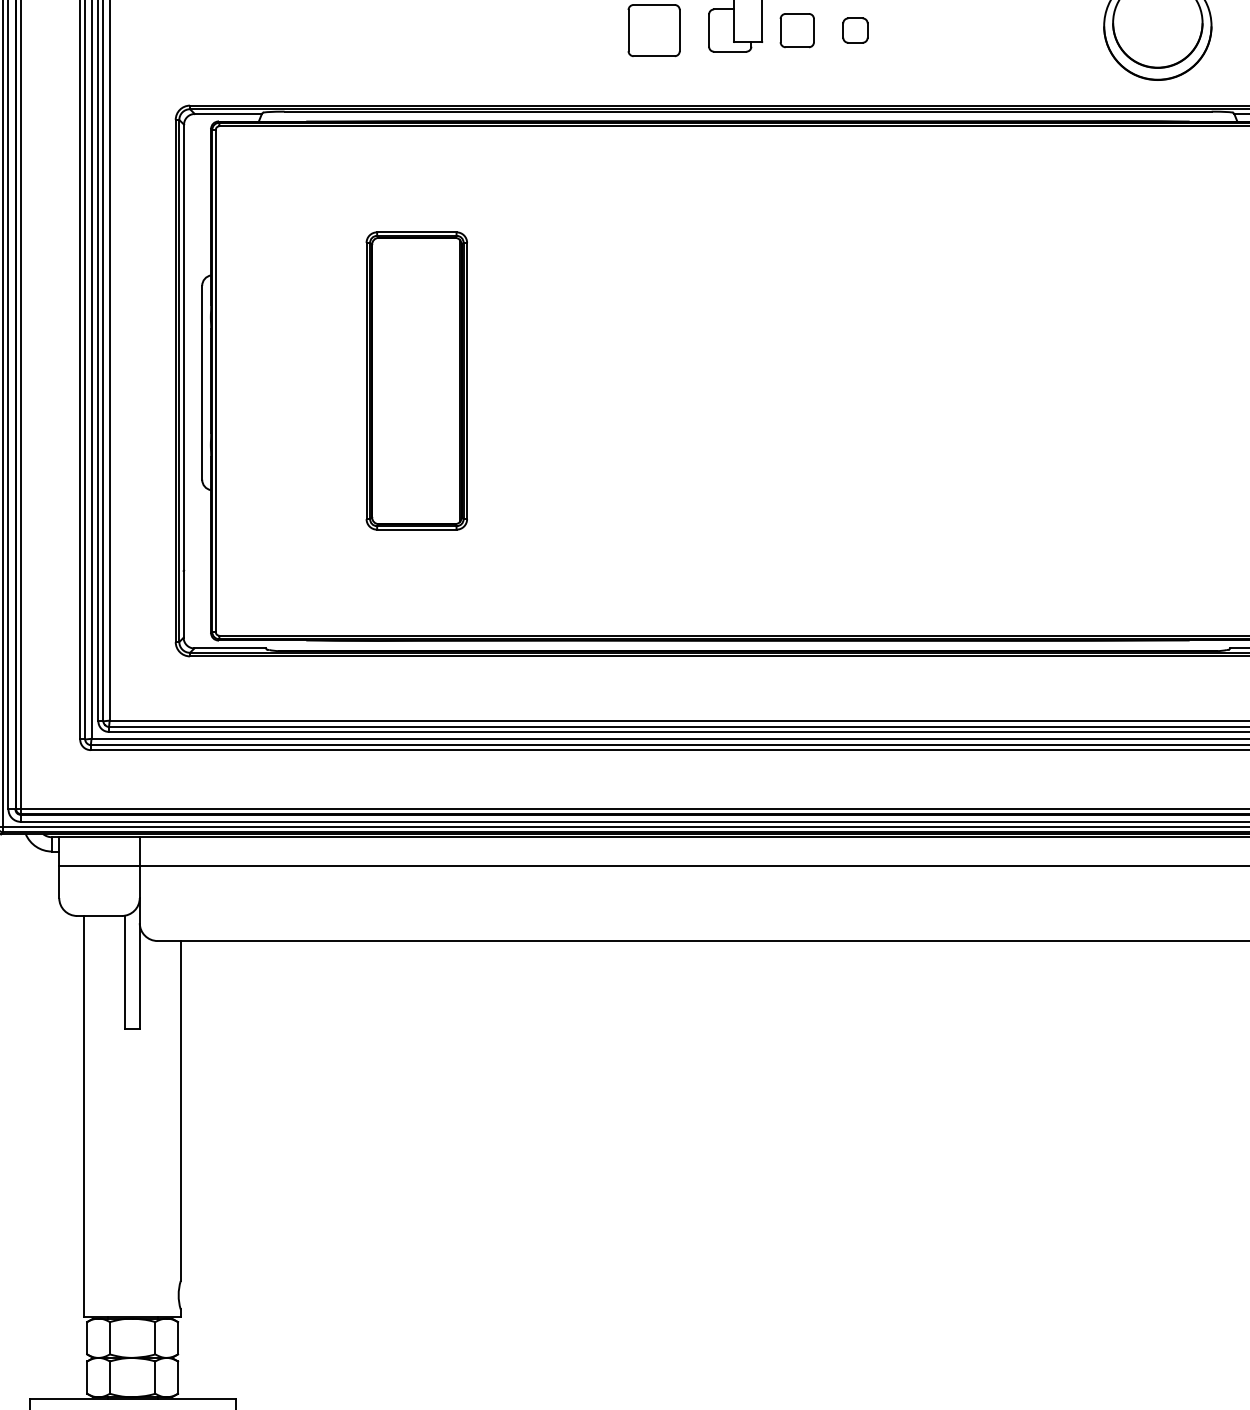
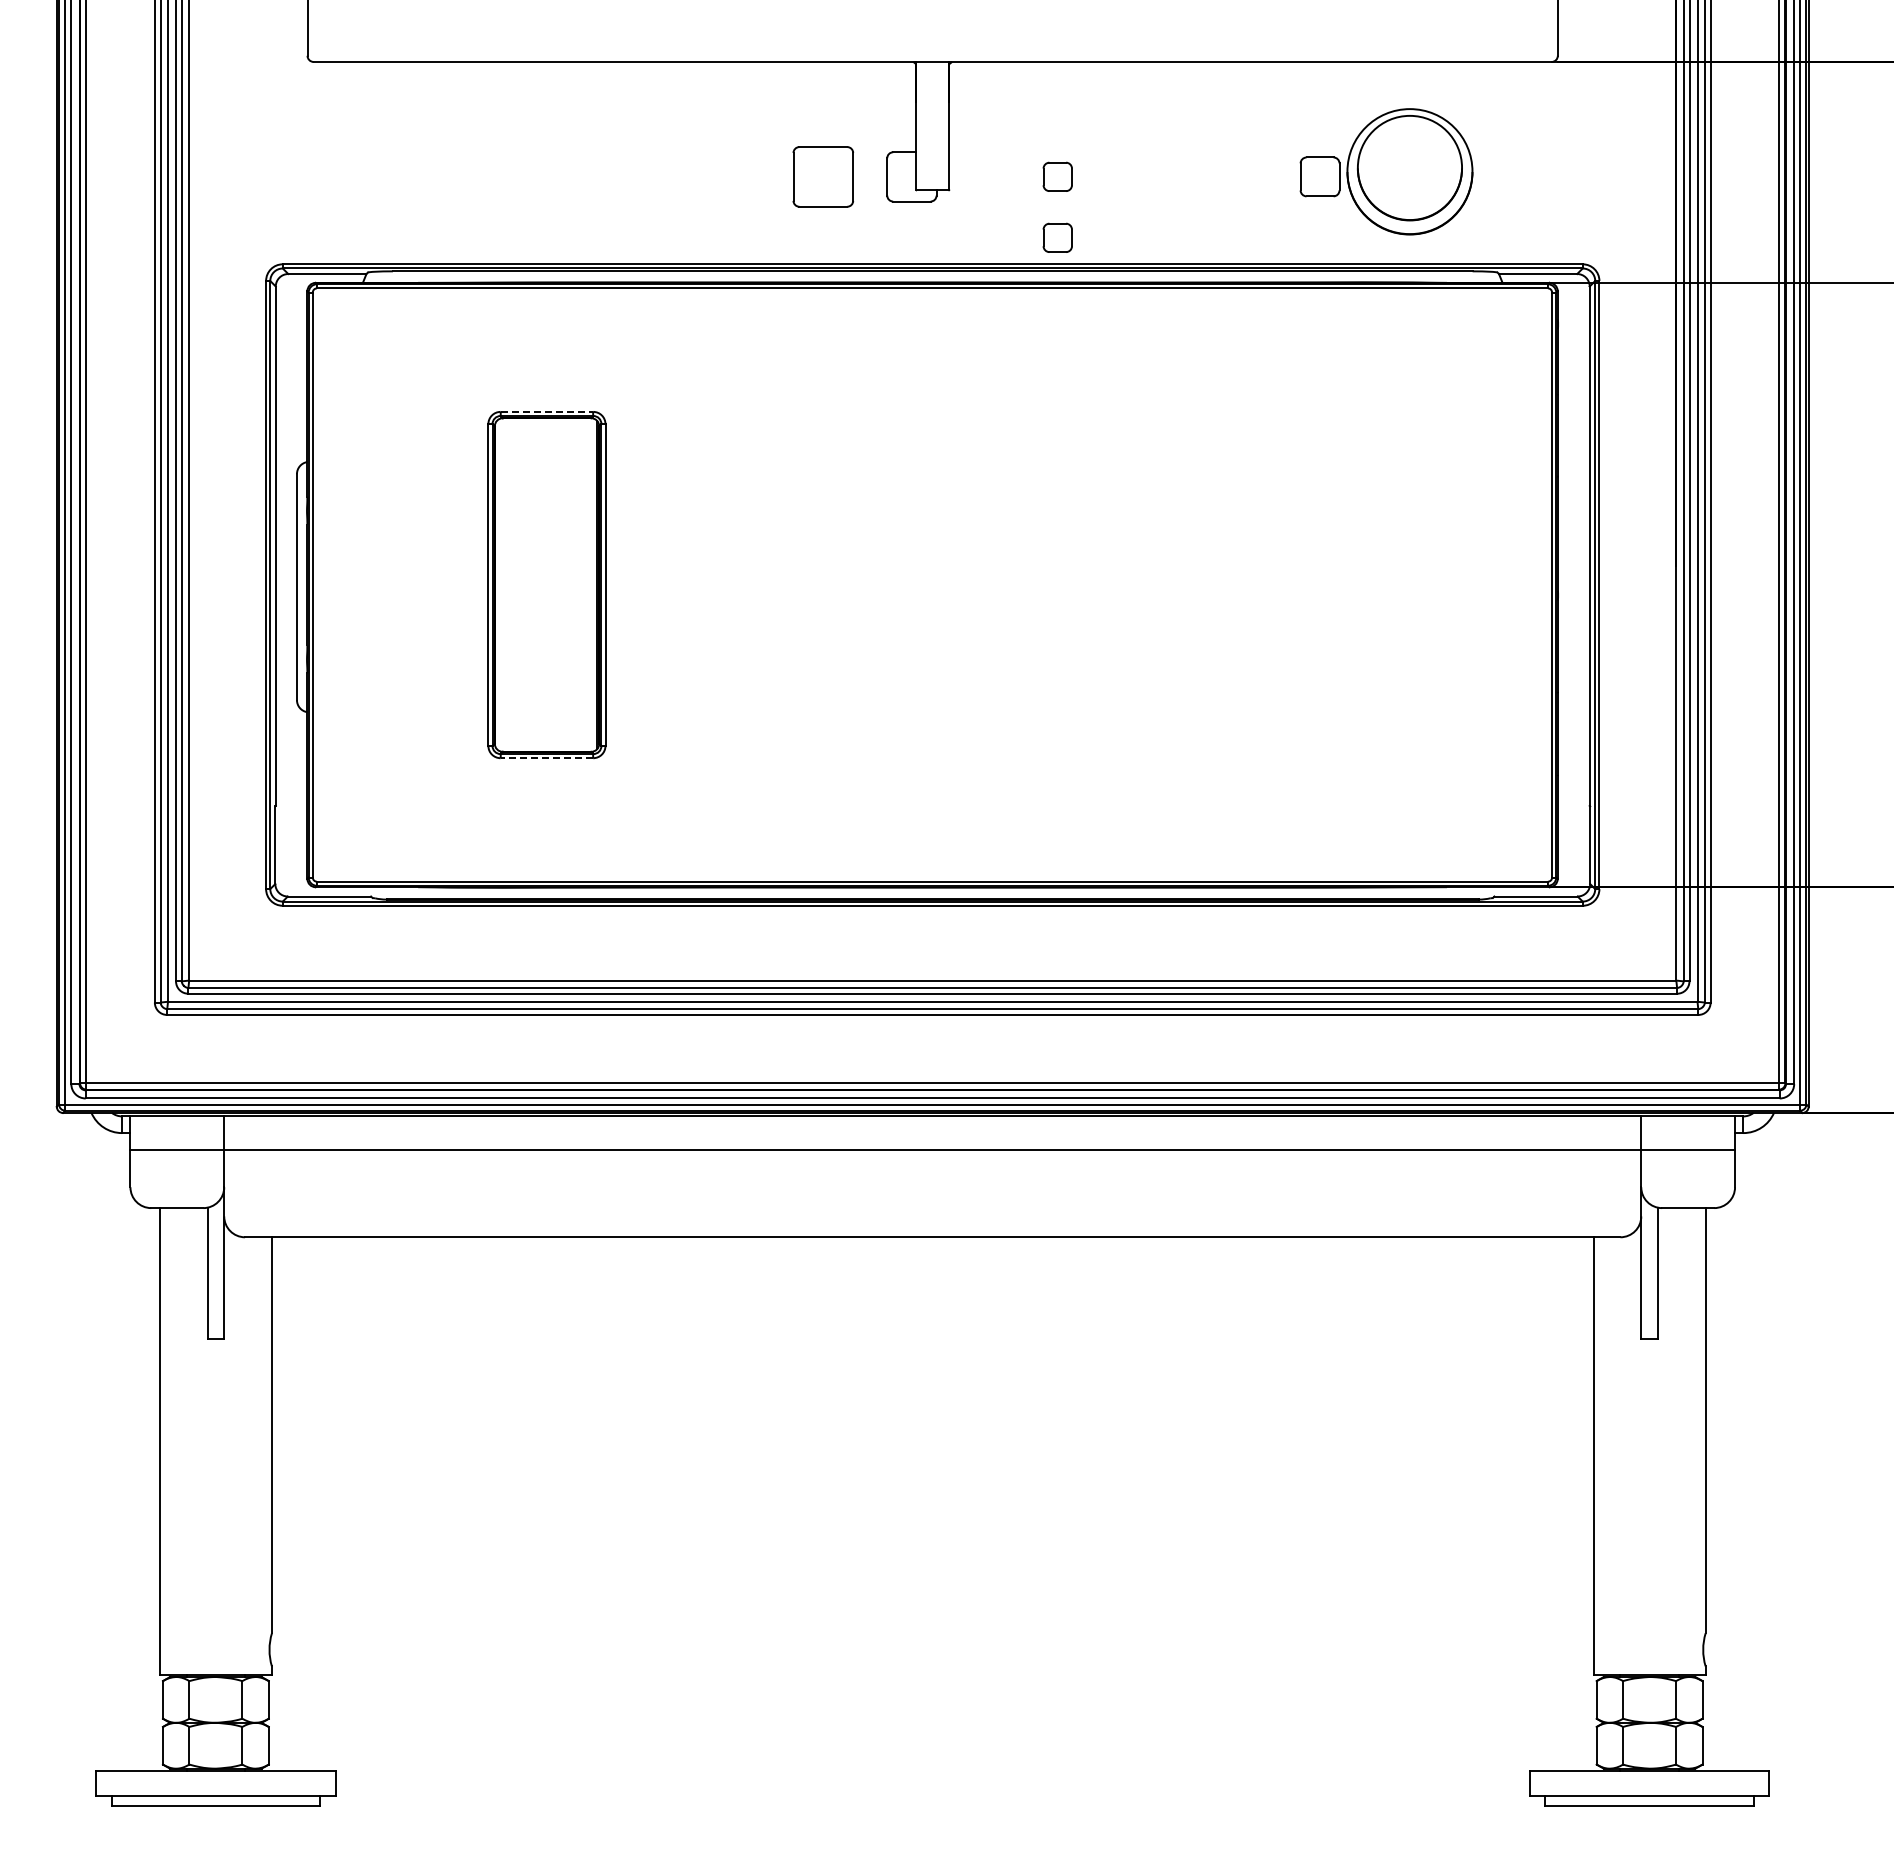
part: (796, 30) -> (1319, 176), moved
part: (855, 82) -> (1057, 237), added
line: (417, 232) -> (547, 411), solid -> dashed
line: (416, 529) -> (546, 758), solid -> dashed

